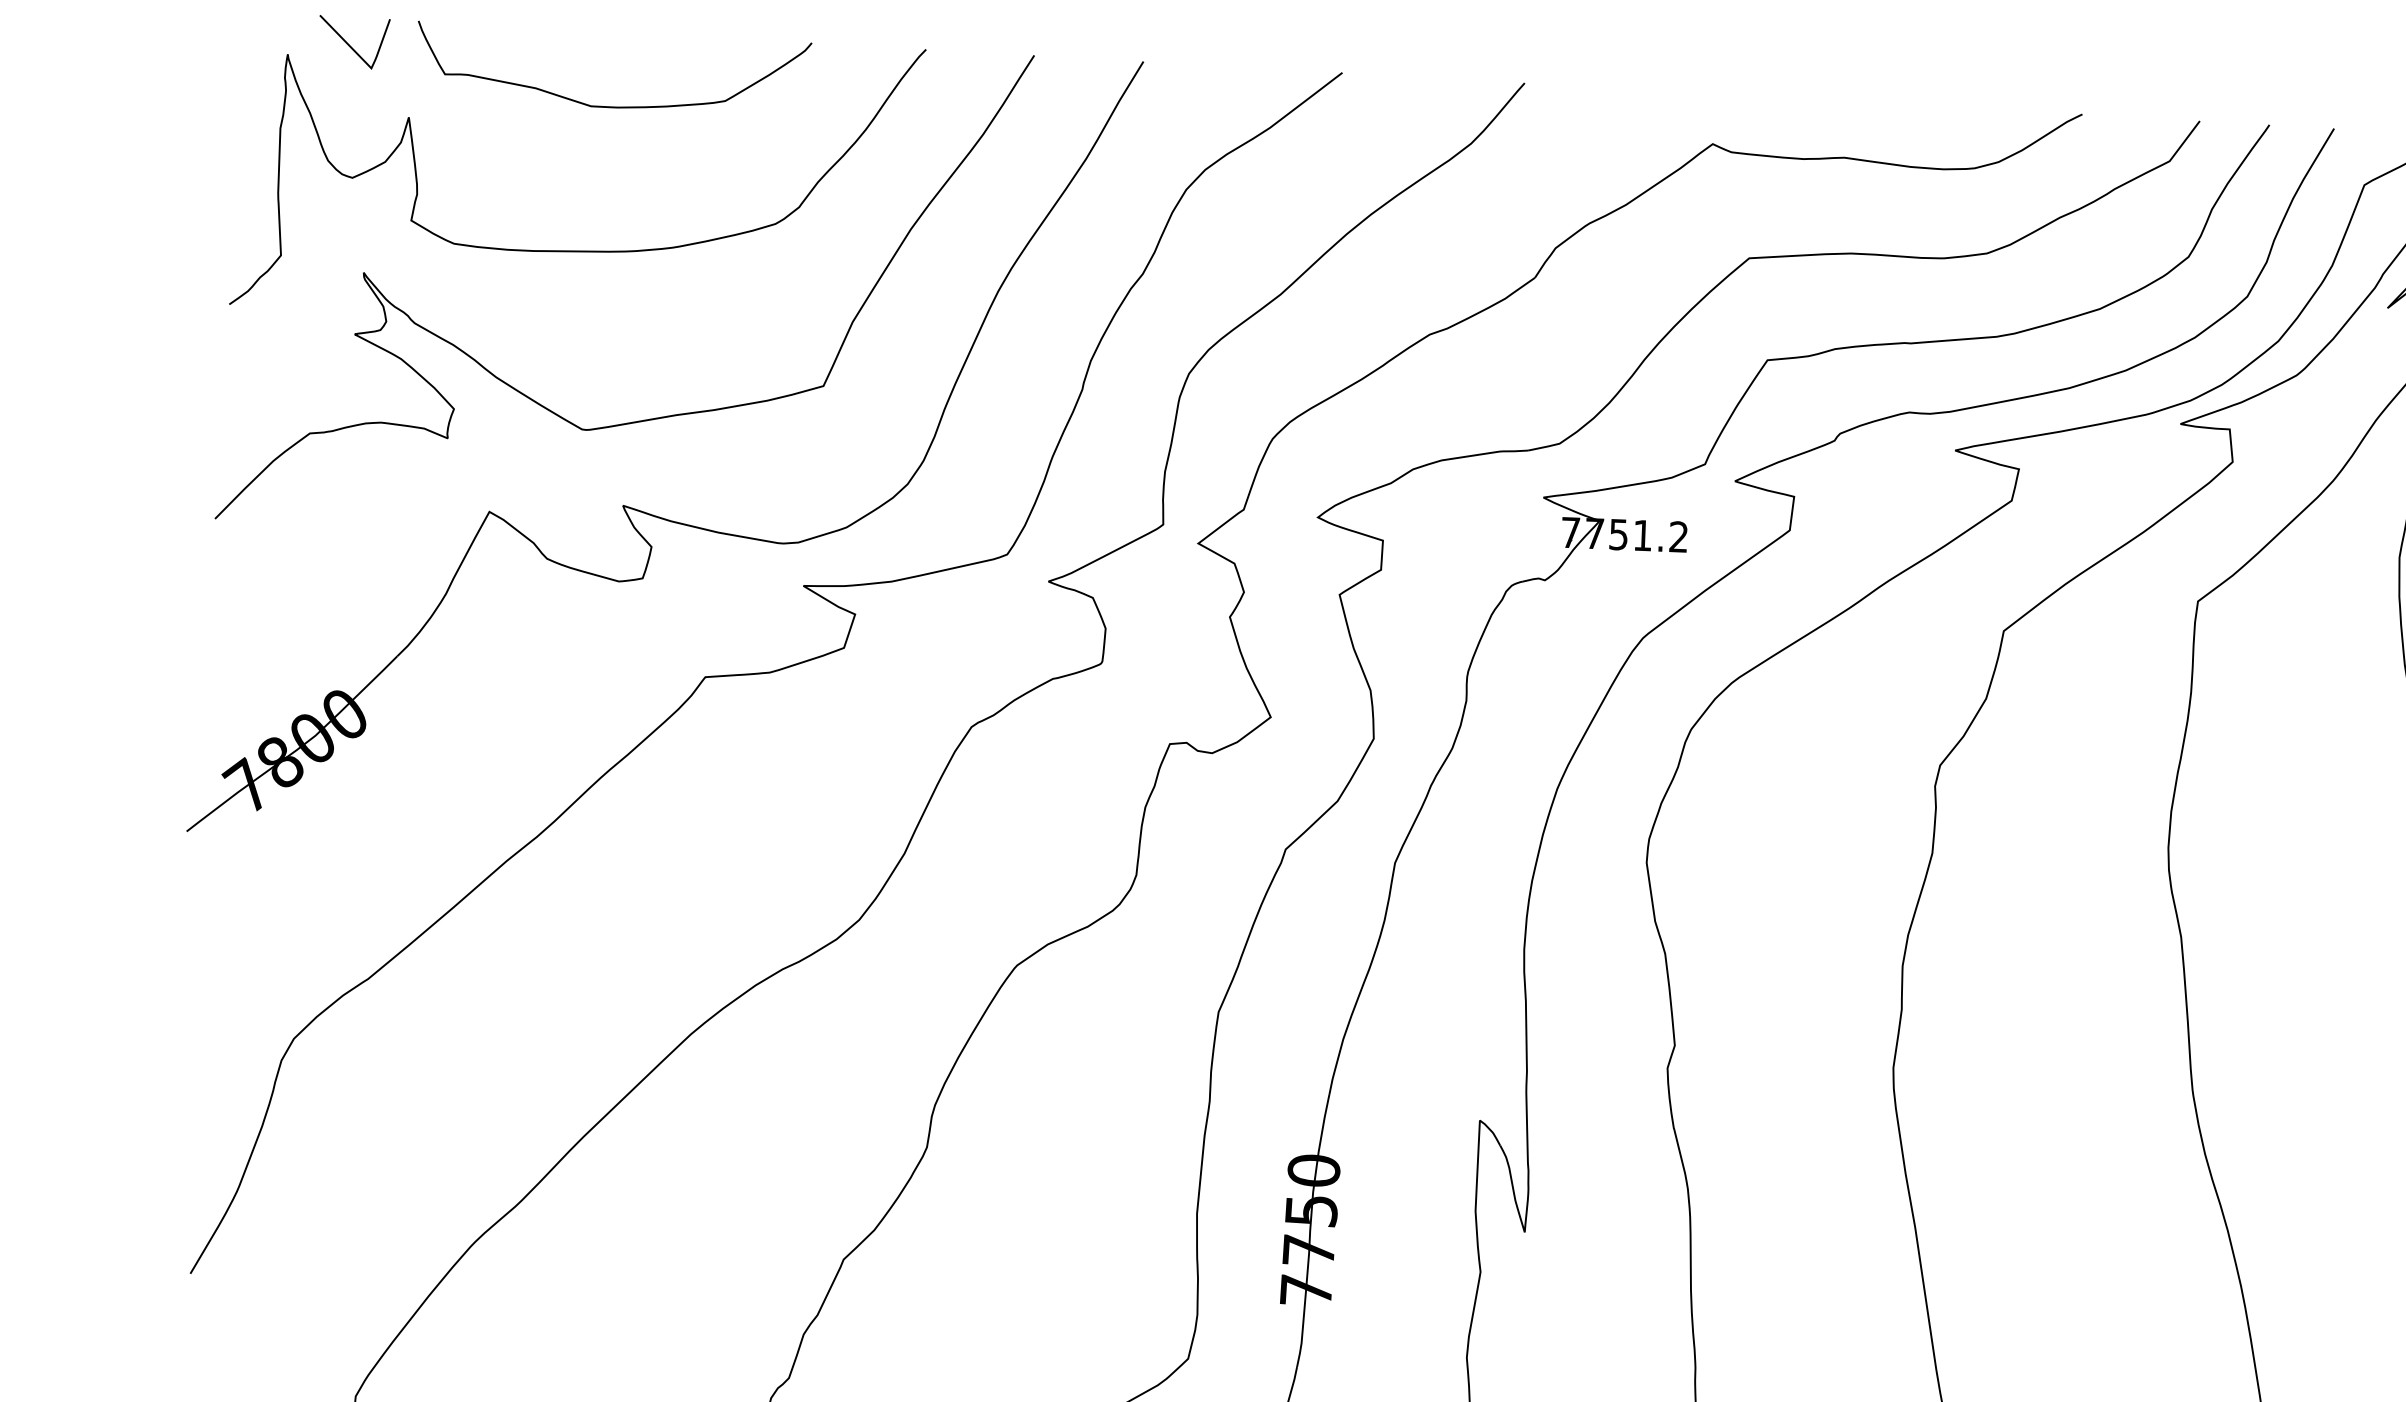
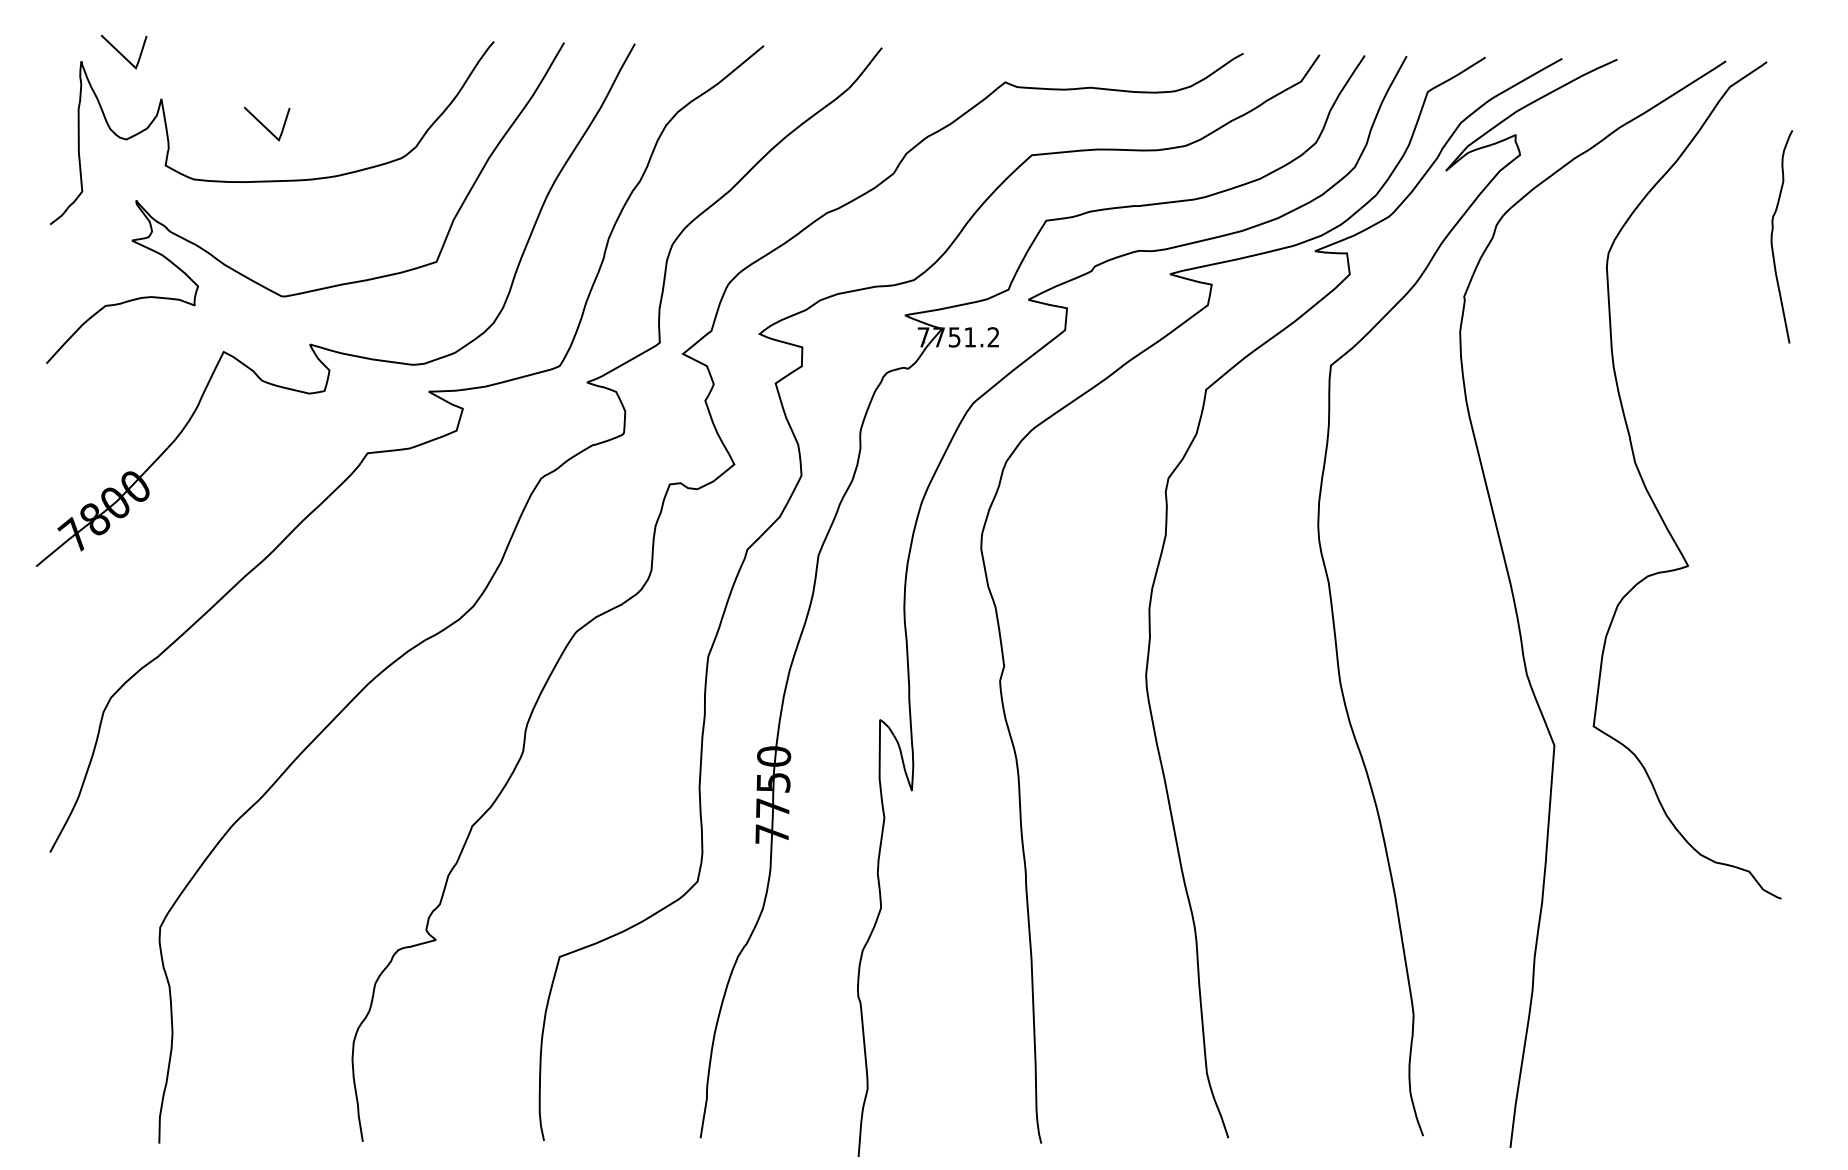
curve: (612, 106) -> (292, 86), removed
line: (566, 164) -> (264, 125), added

